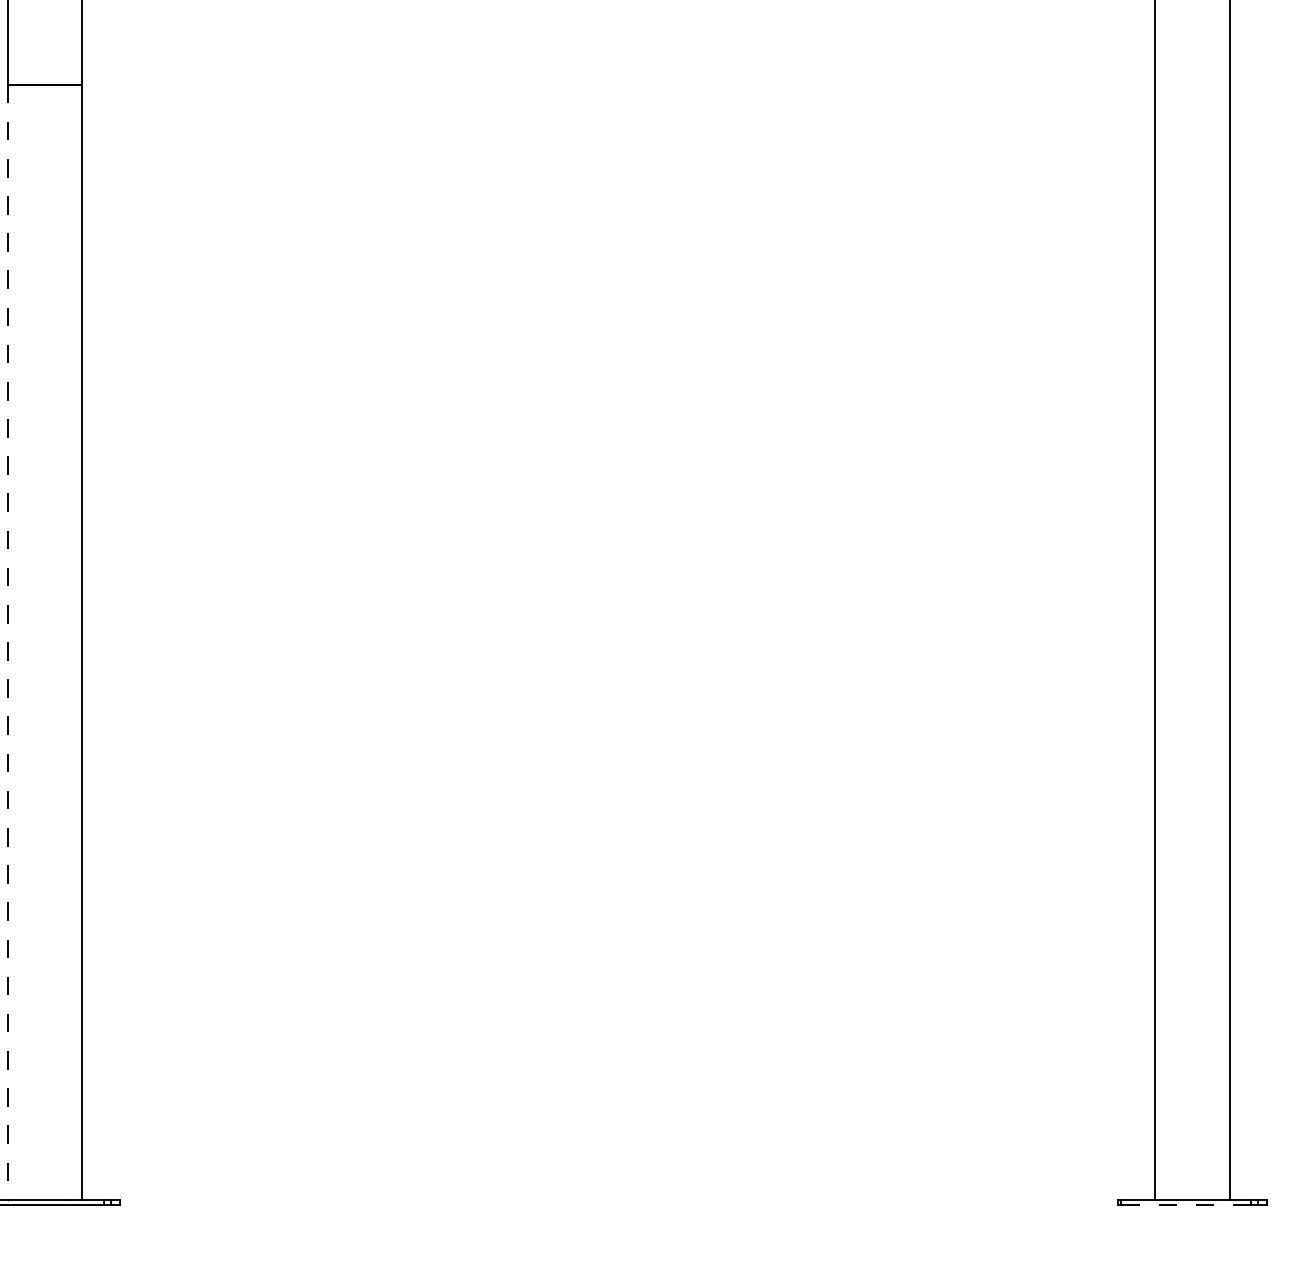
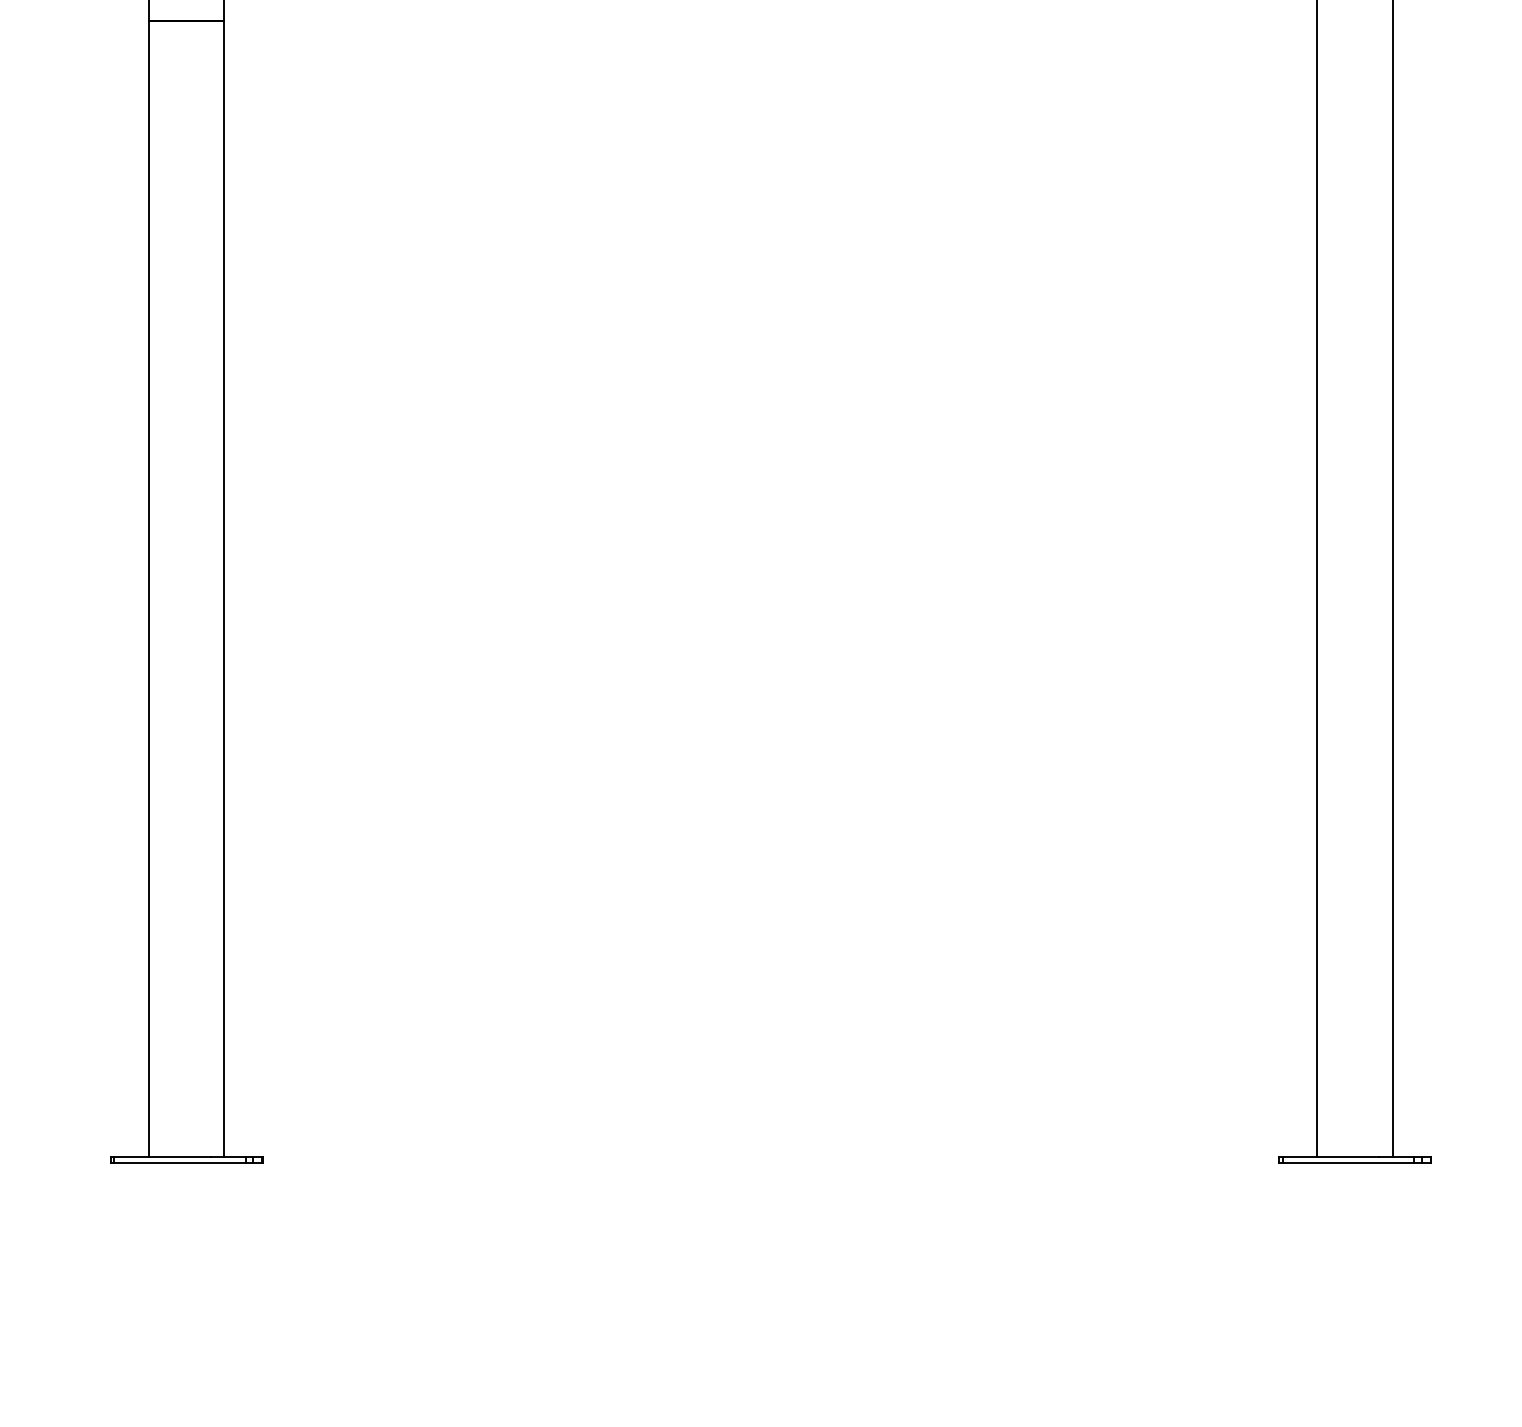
line: (7, 642) -> (148, 589), dashed -> solid
line: (1185, 1205) -> (1348, 1162), dashed -> solid

